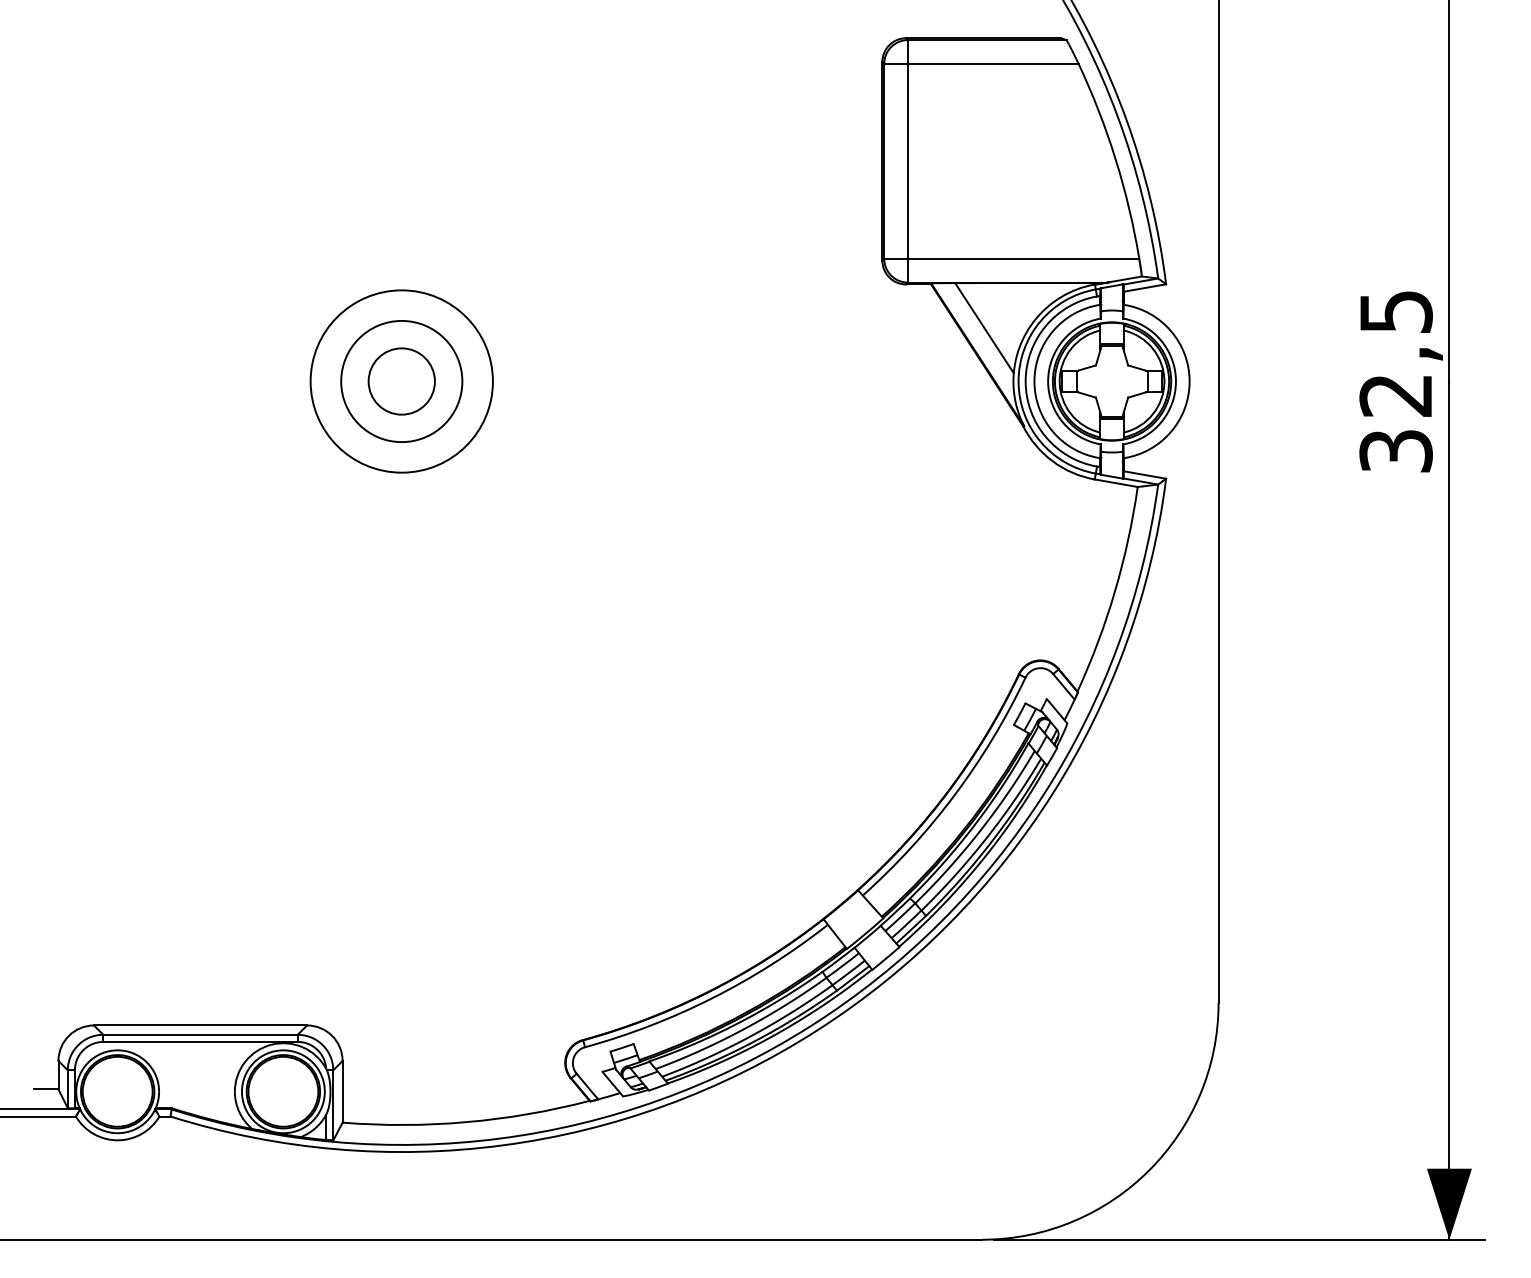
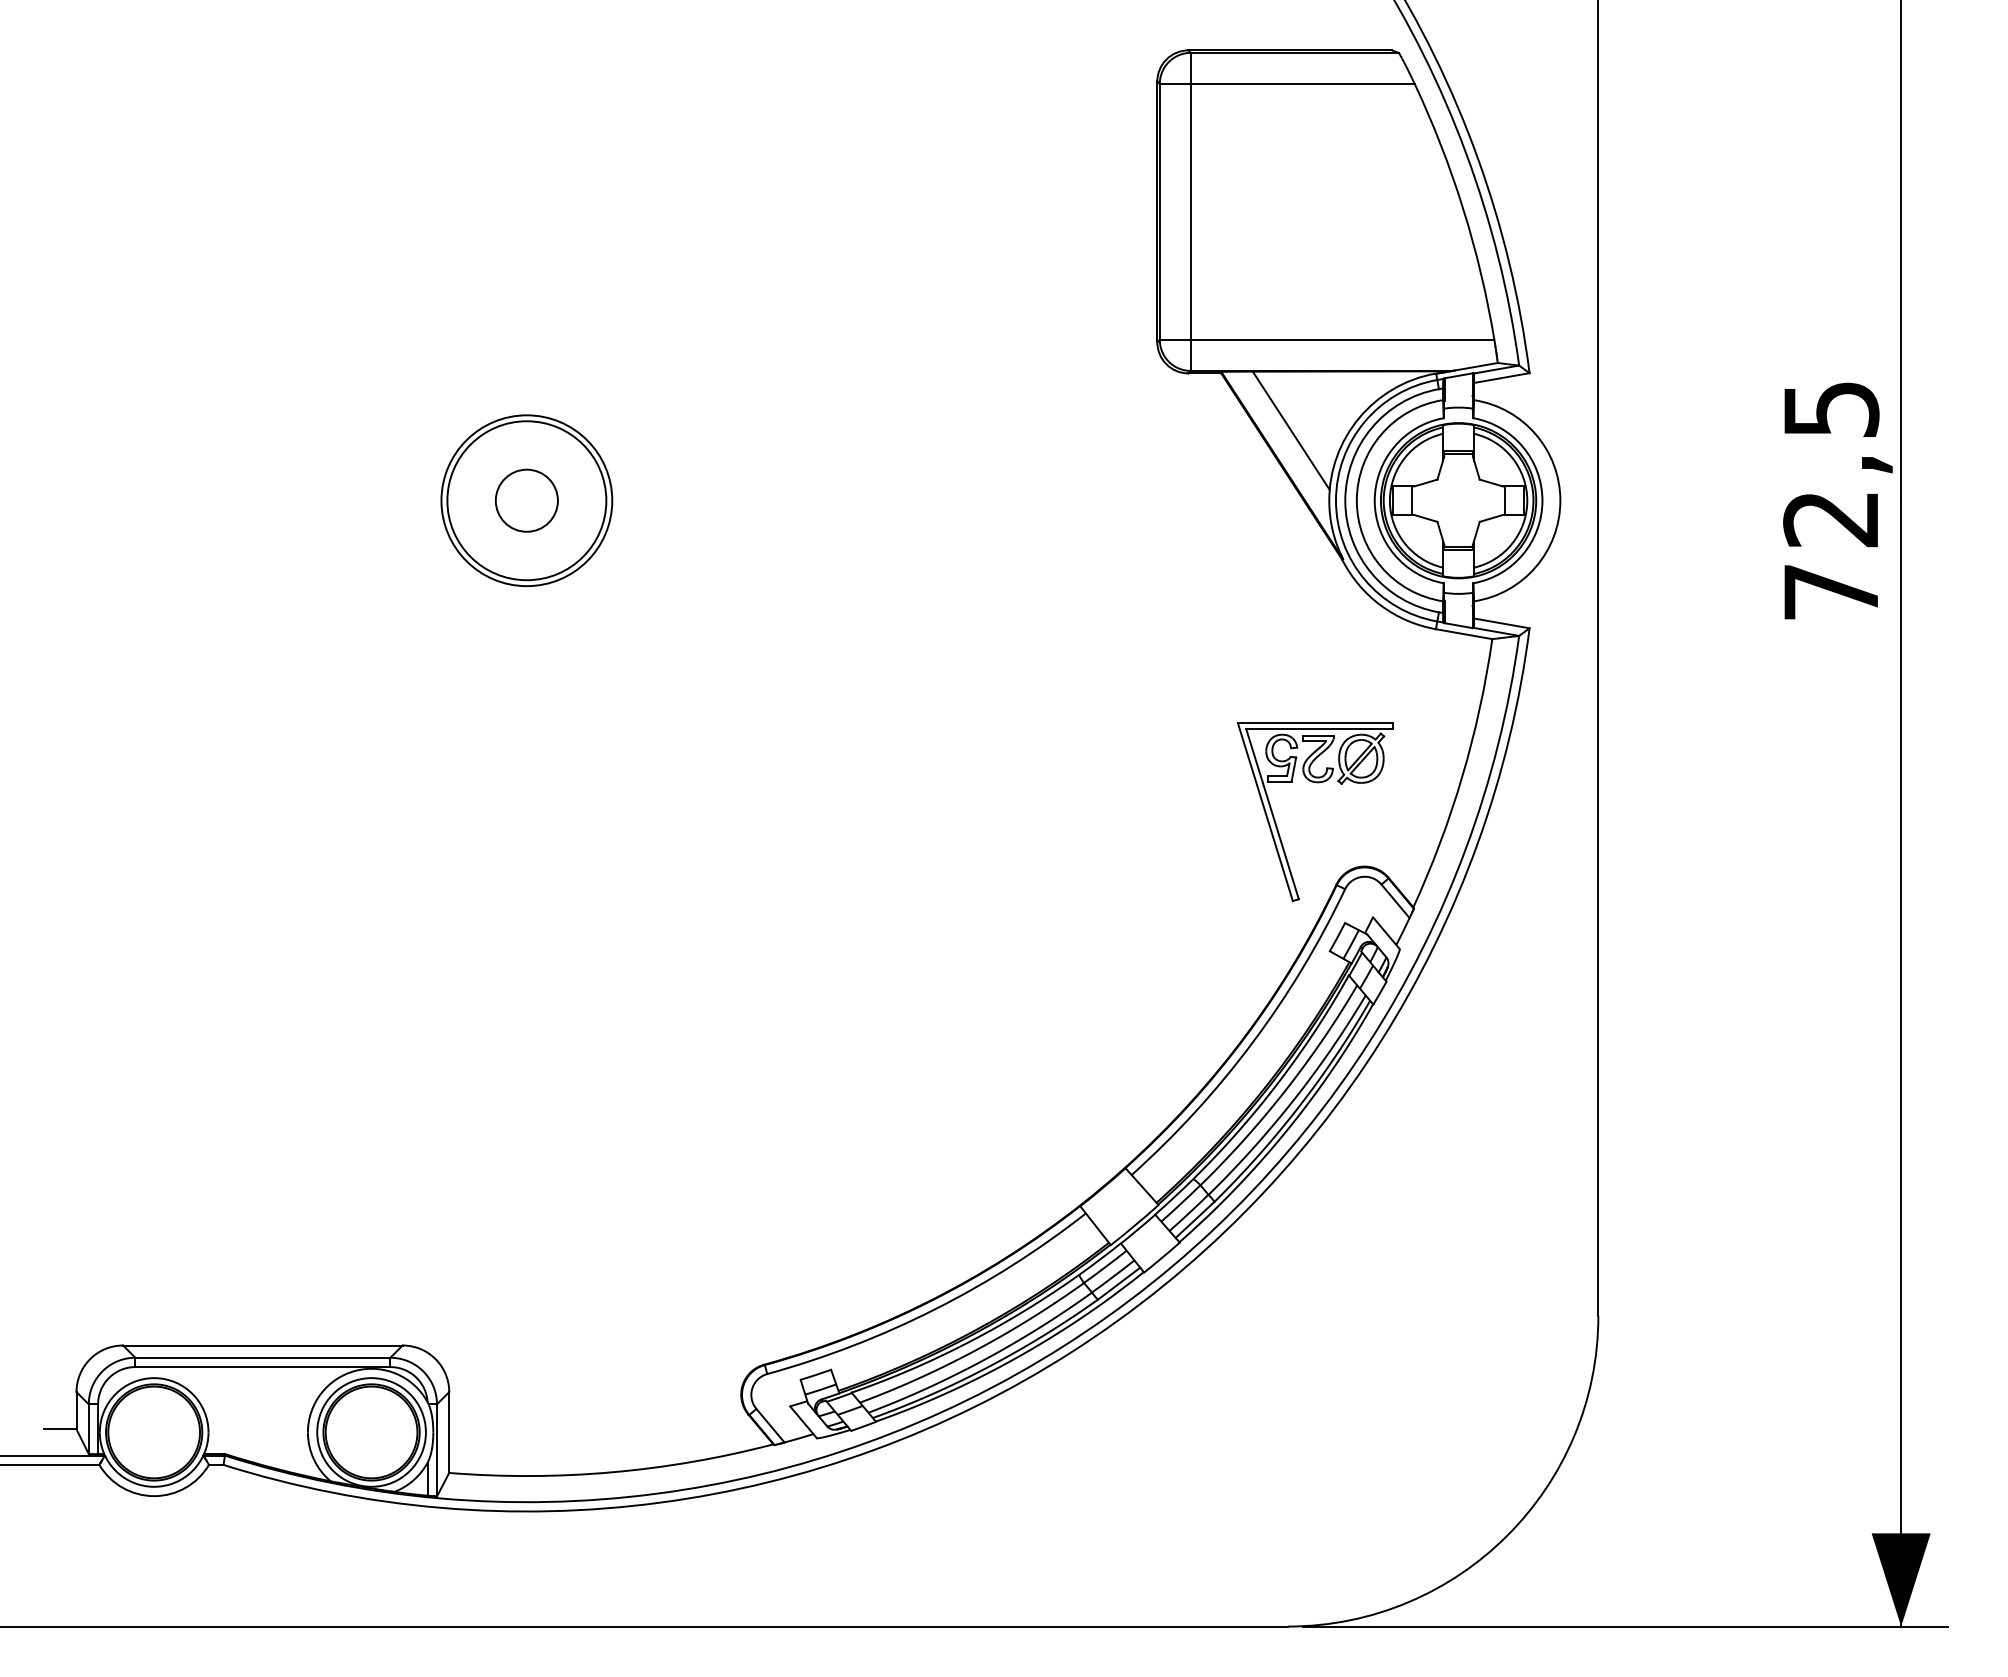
circle: (401, 381) -> (526, 500), size x0.71
circle: (401, 381) -> (526, 500), size x0.71
text: (1396, 450) -> (1831, 591), 32,5 -> 72,5
part: (1002, 597) -> (1315, 783), added

